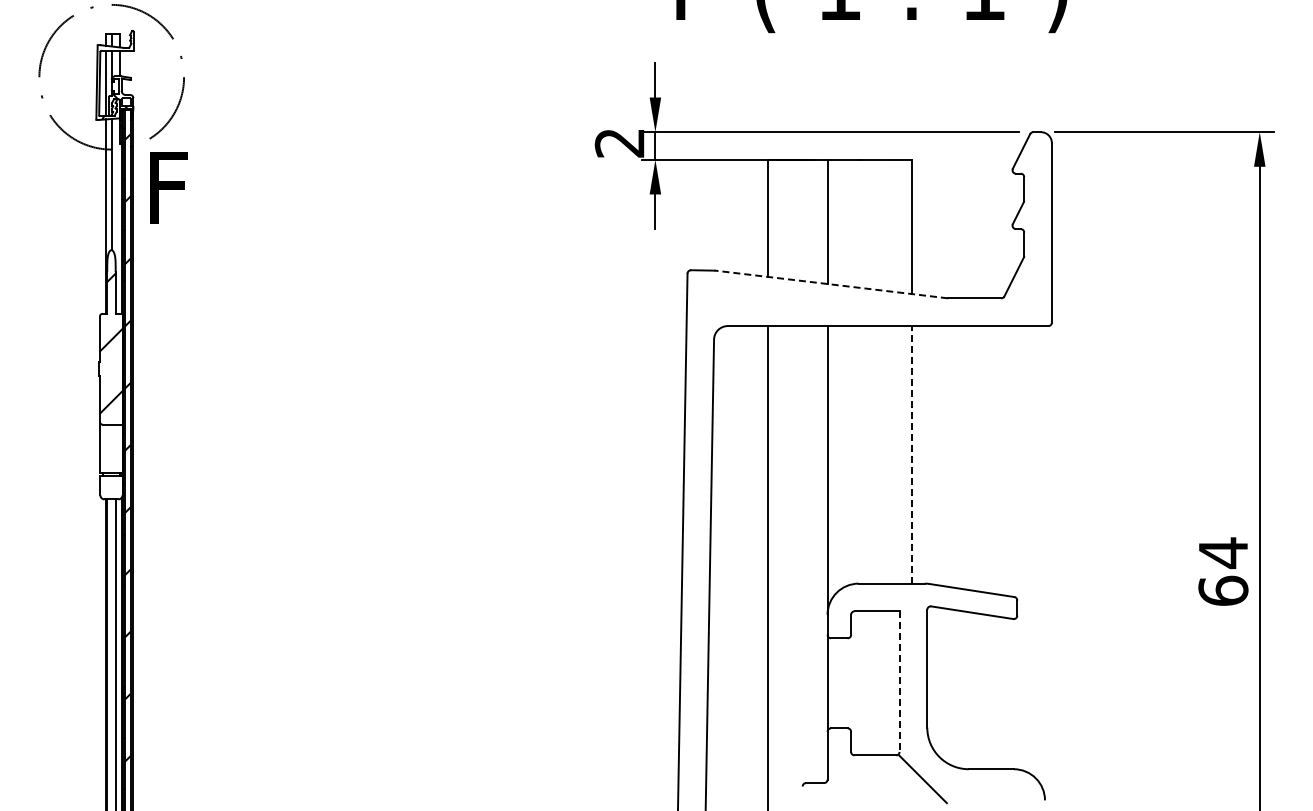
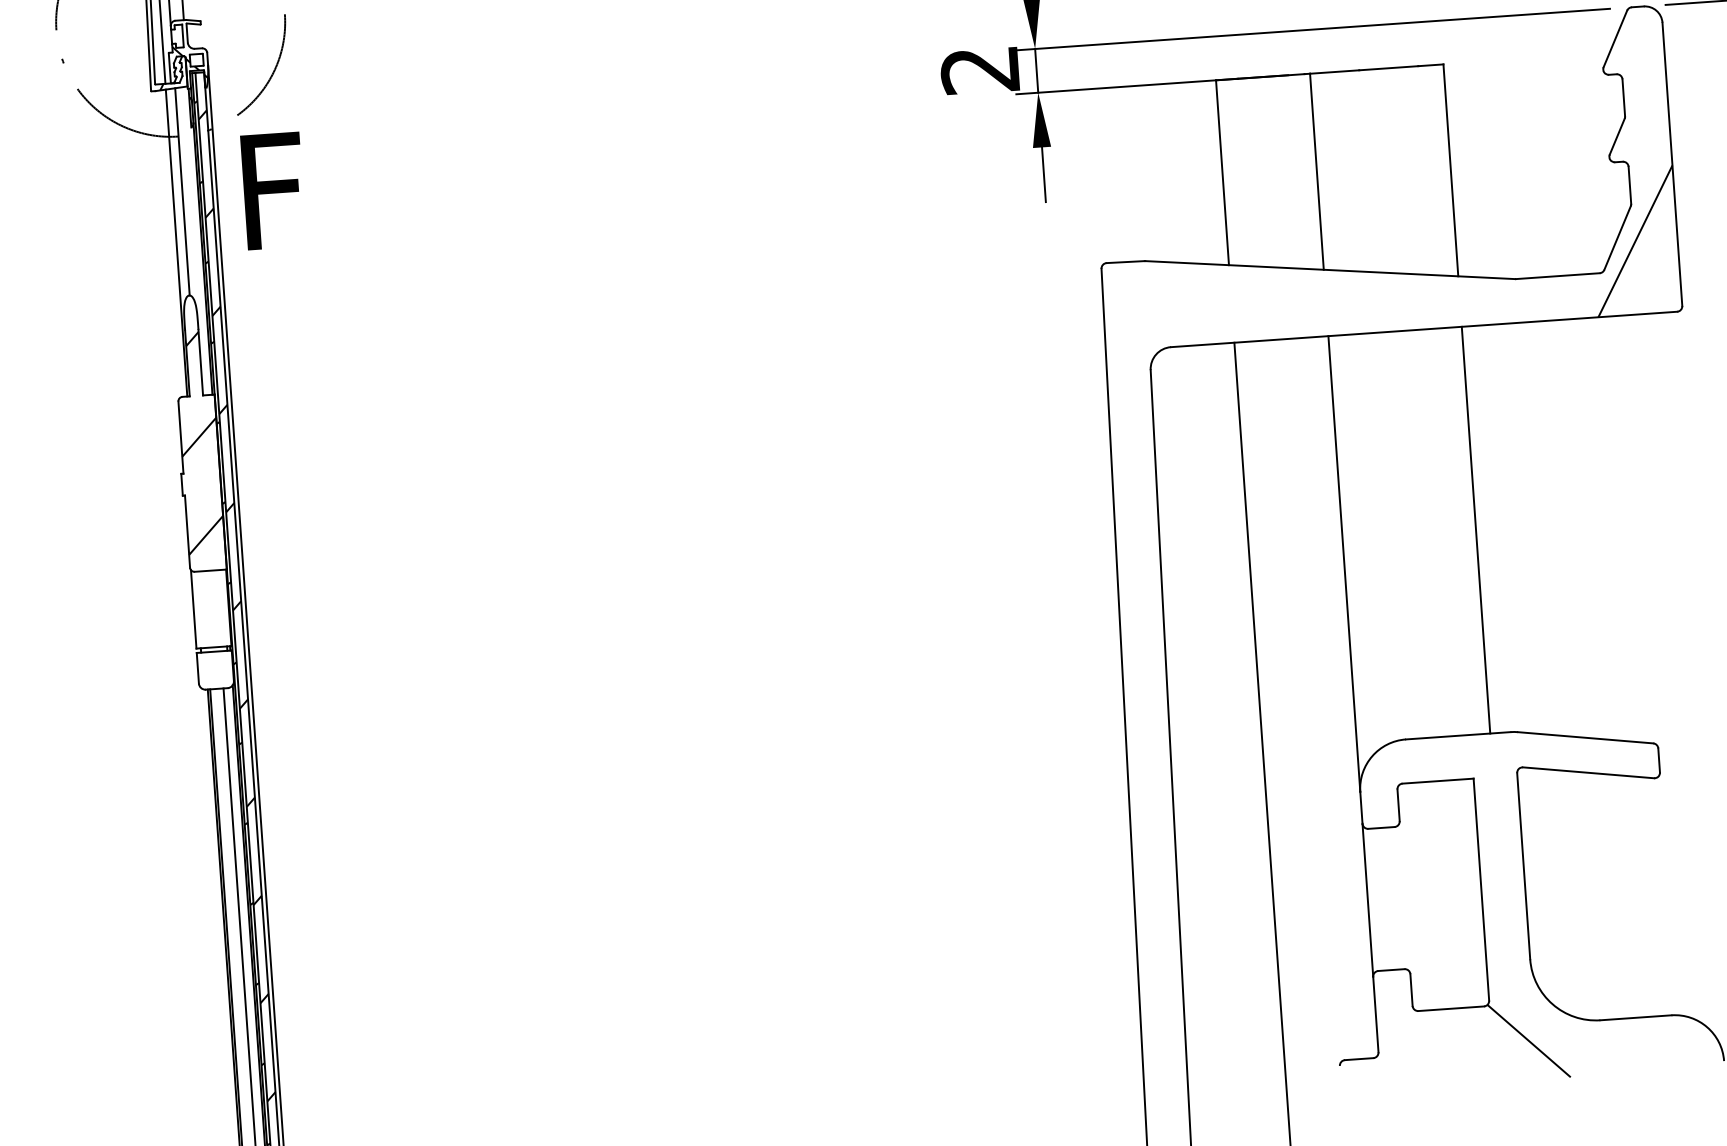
hatch: (1024, 279) -> (1634, 240), added
line: (831, 284) -> (1330, 270), dashed -> solid
line: (912, 454) -> (1476, 529), dashed -> solid
line: (899, 682) -> (1481, 891), dashed -> solid

